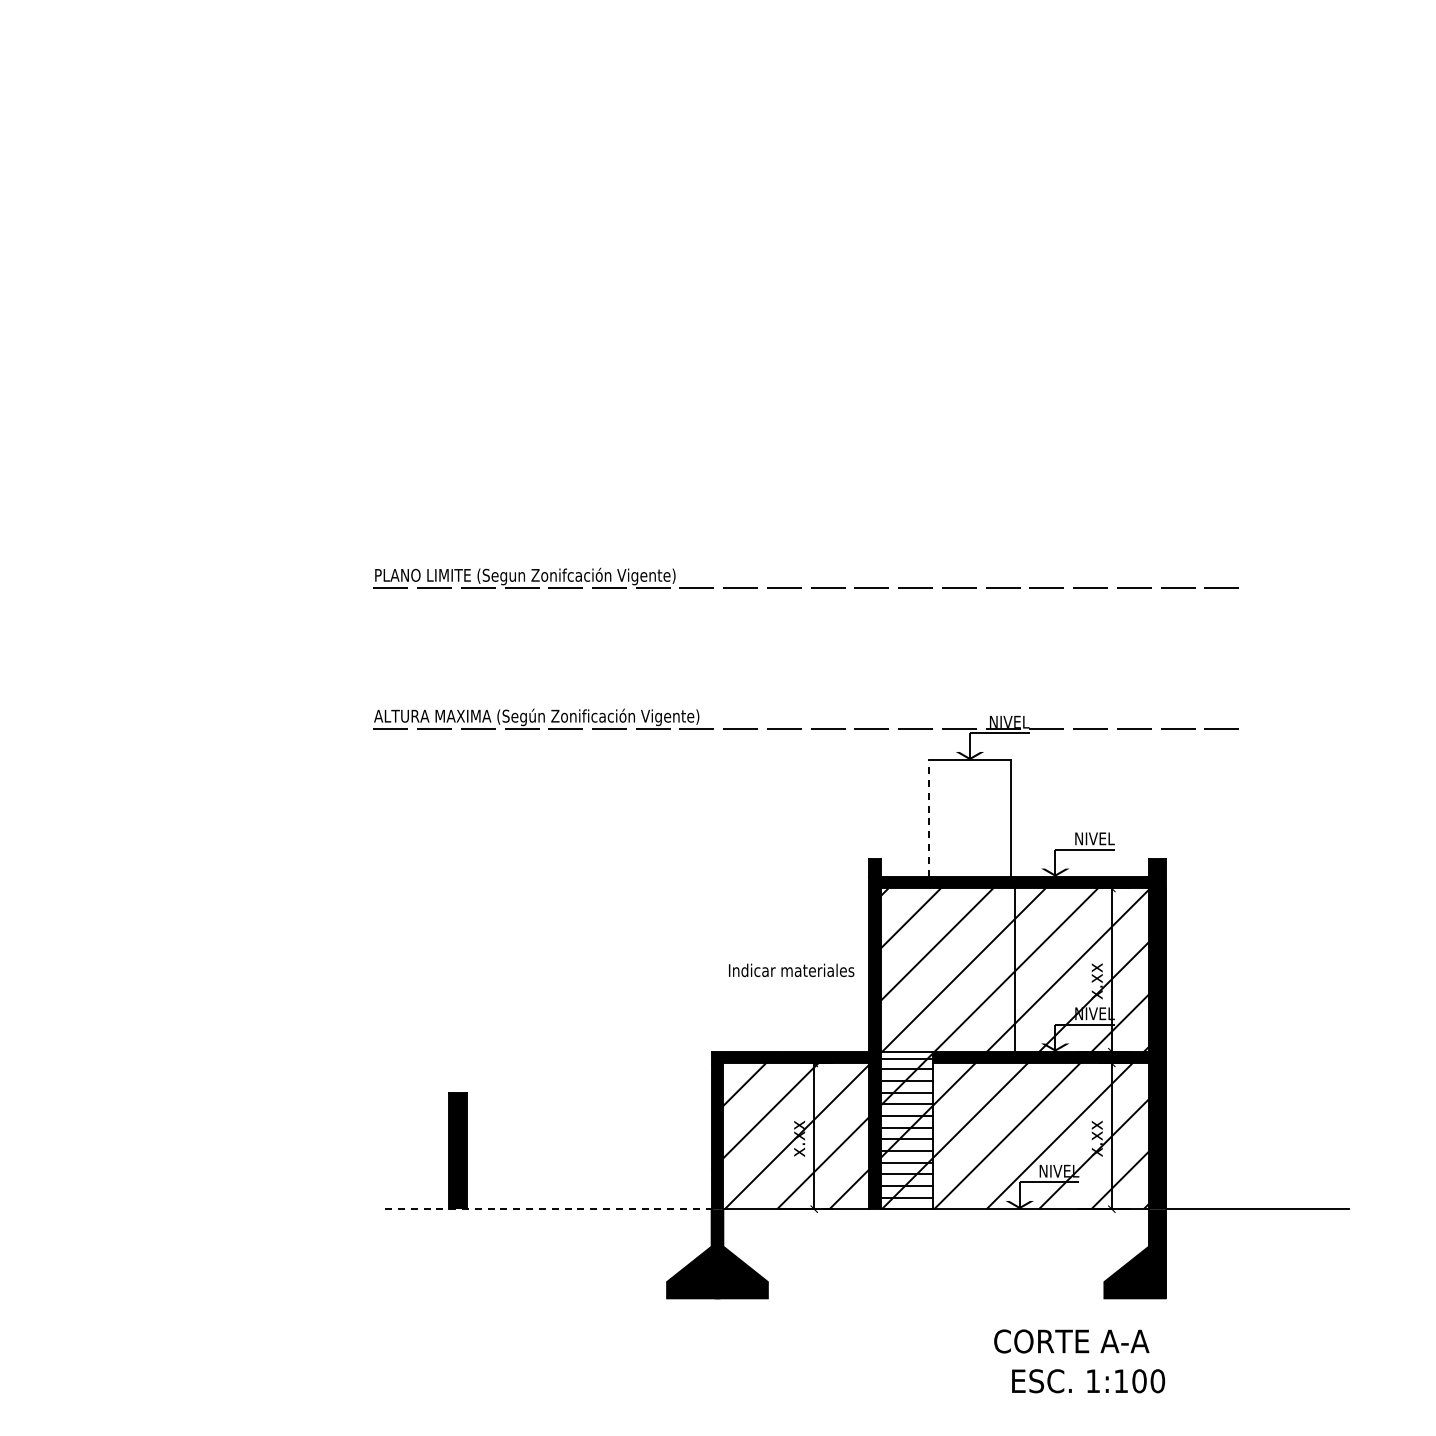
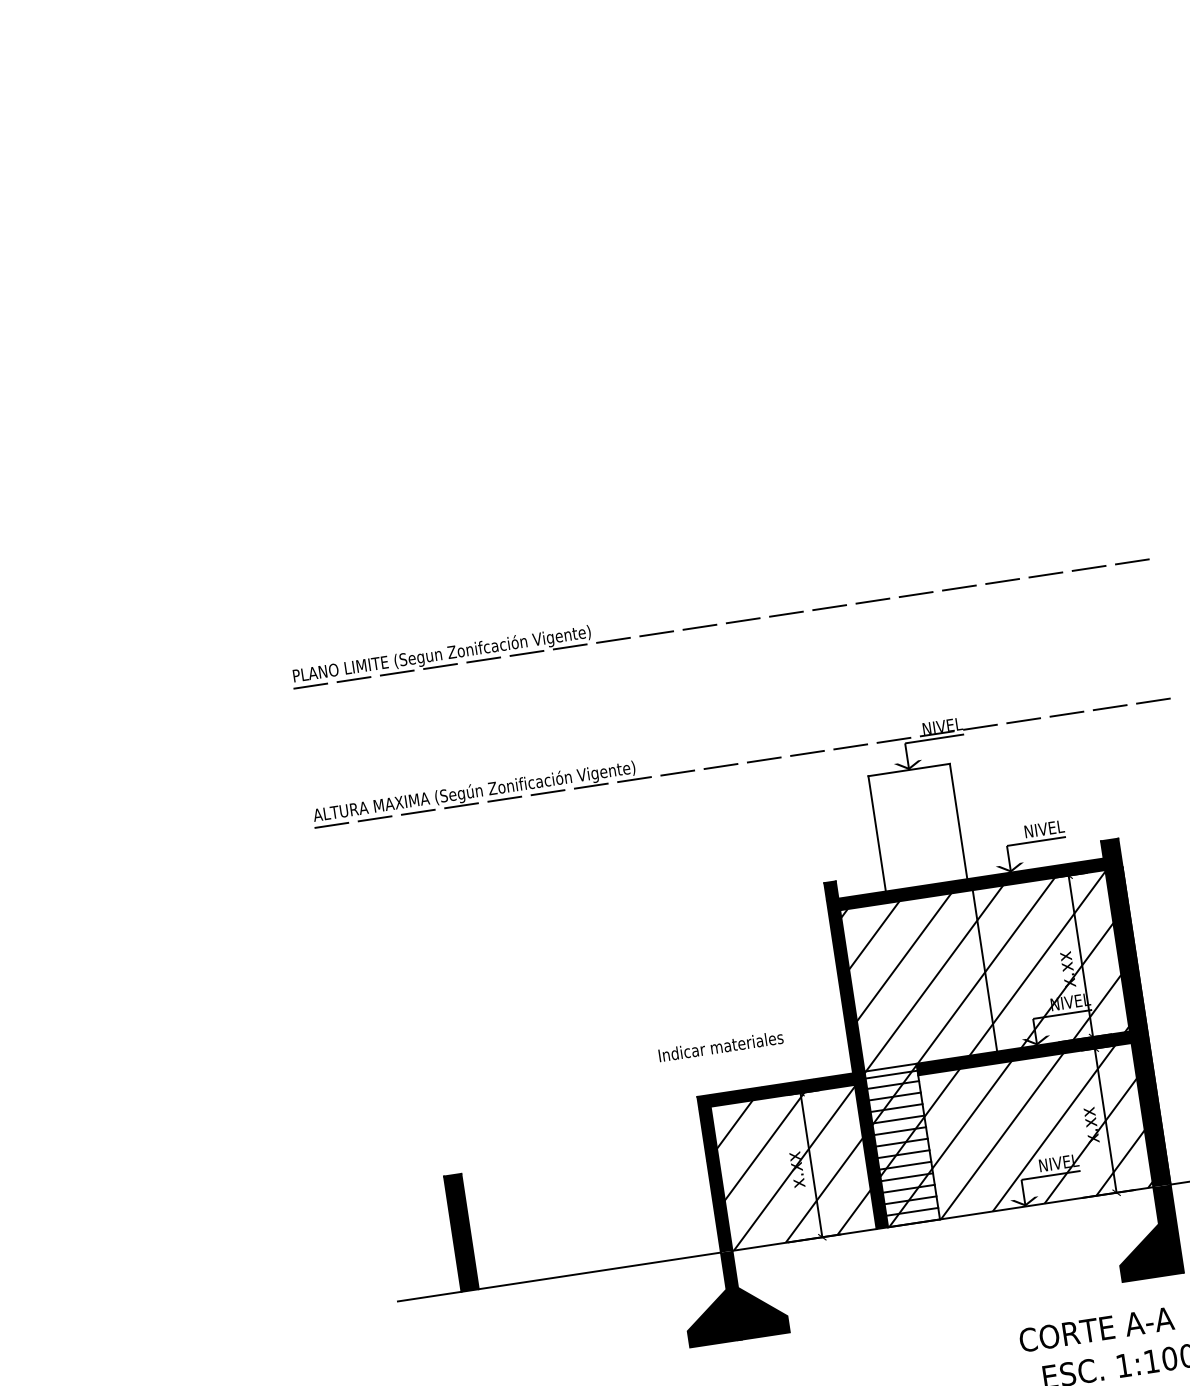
line: (928, 818) -> (876, 833), dashed -> solid
text: (791, 970) -> (720, 1046), moved
line: (548, 1209) -> (559, 1277), dashed -> solid

